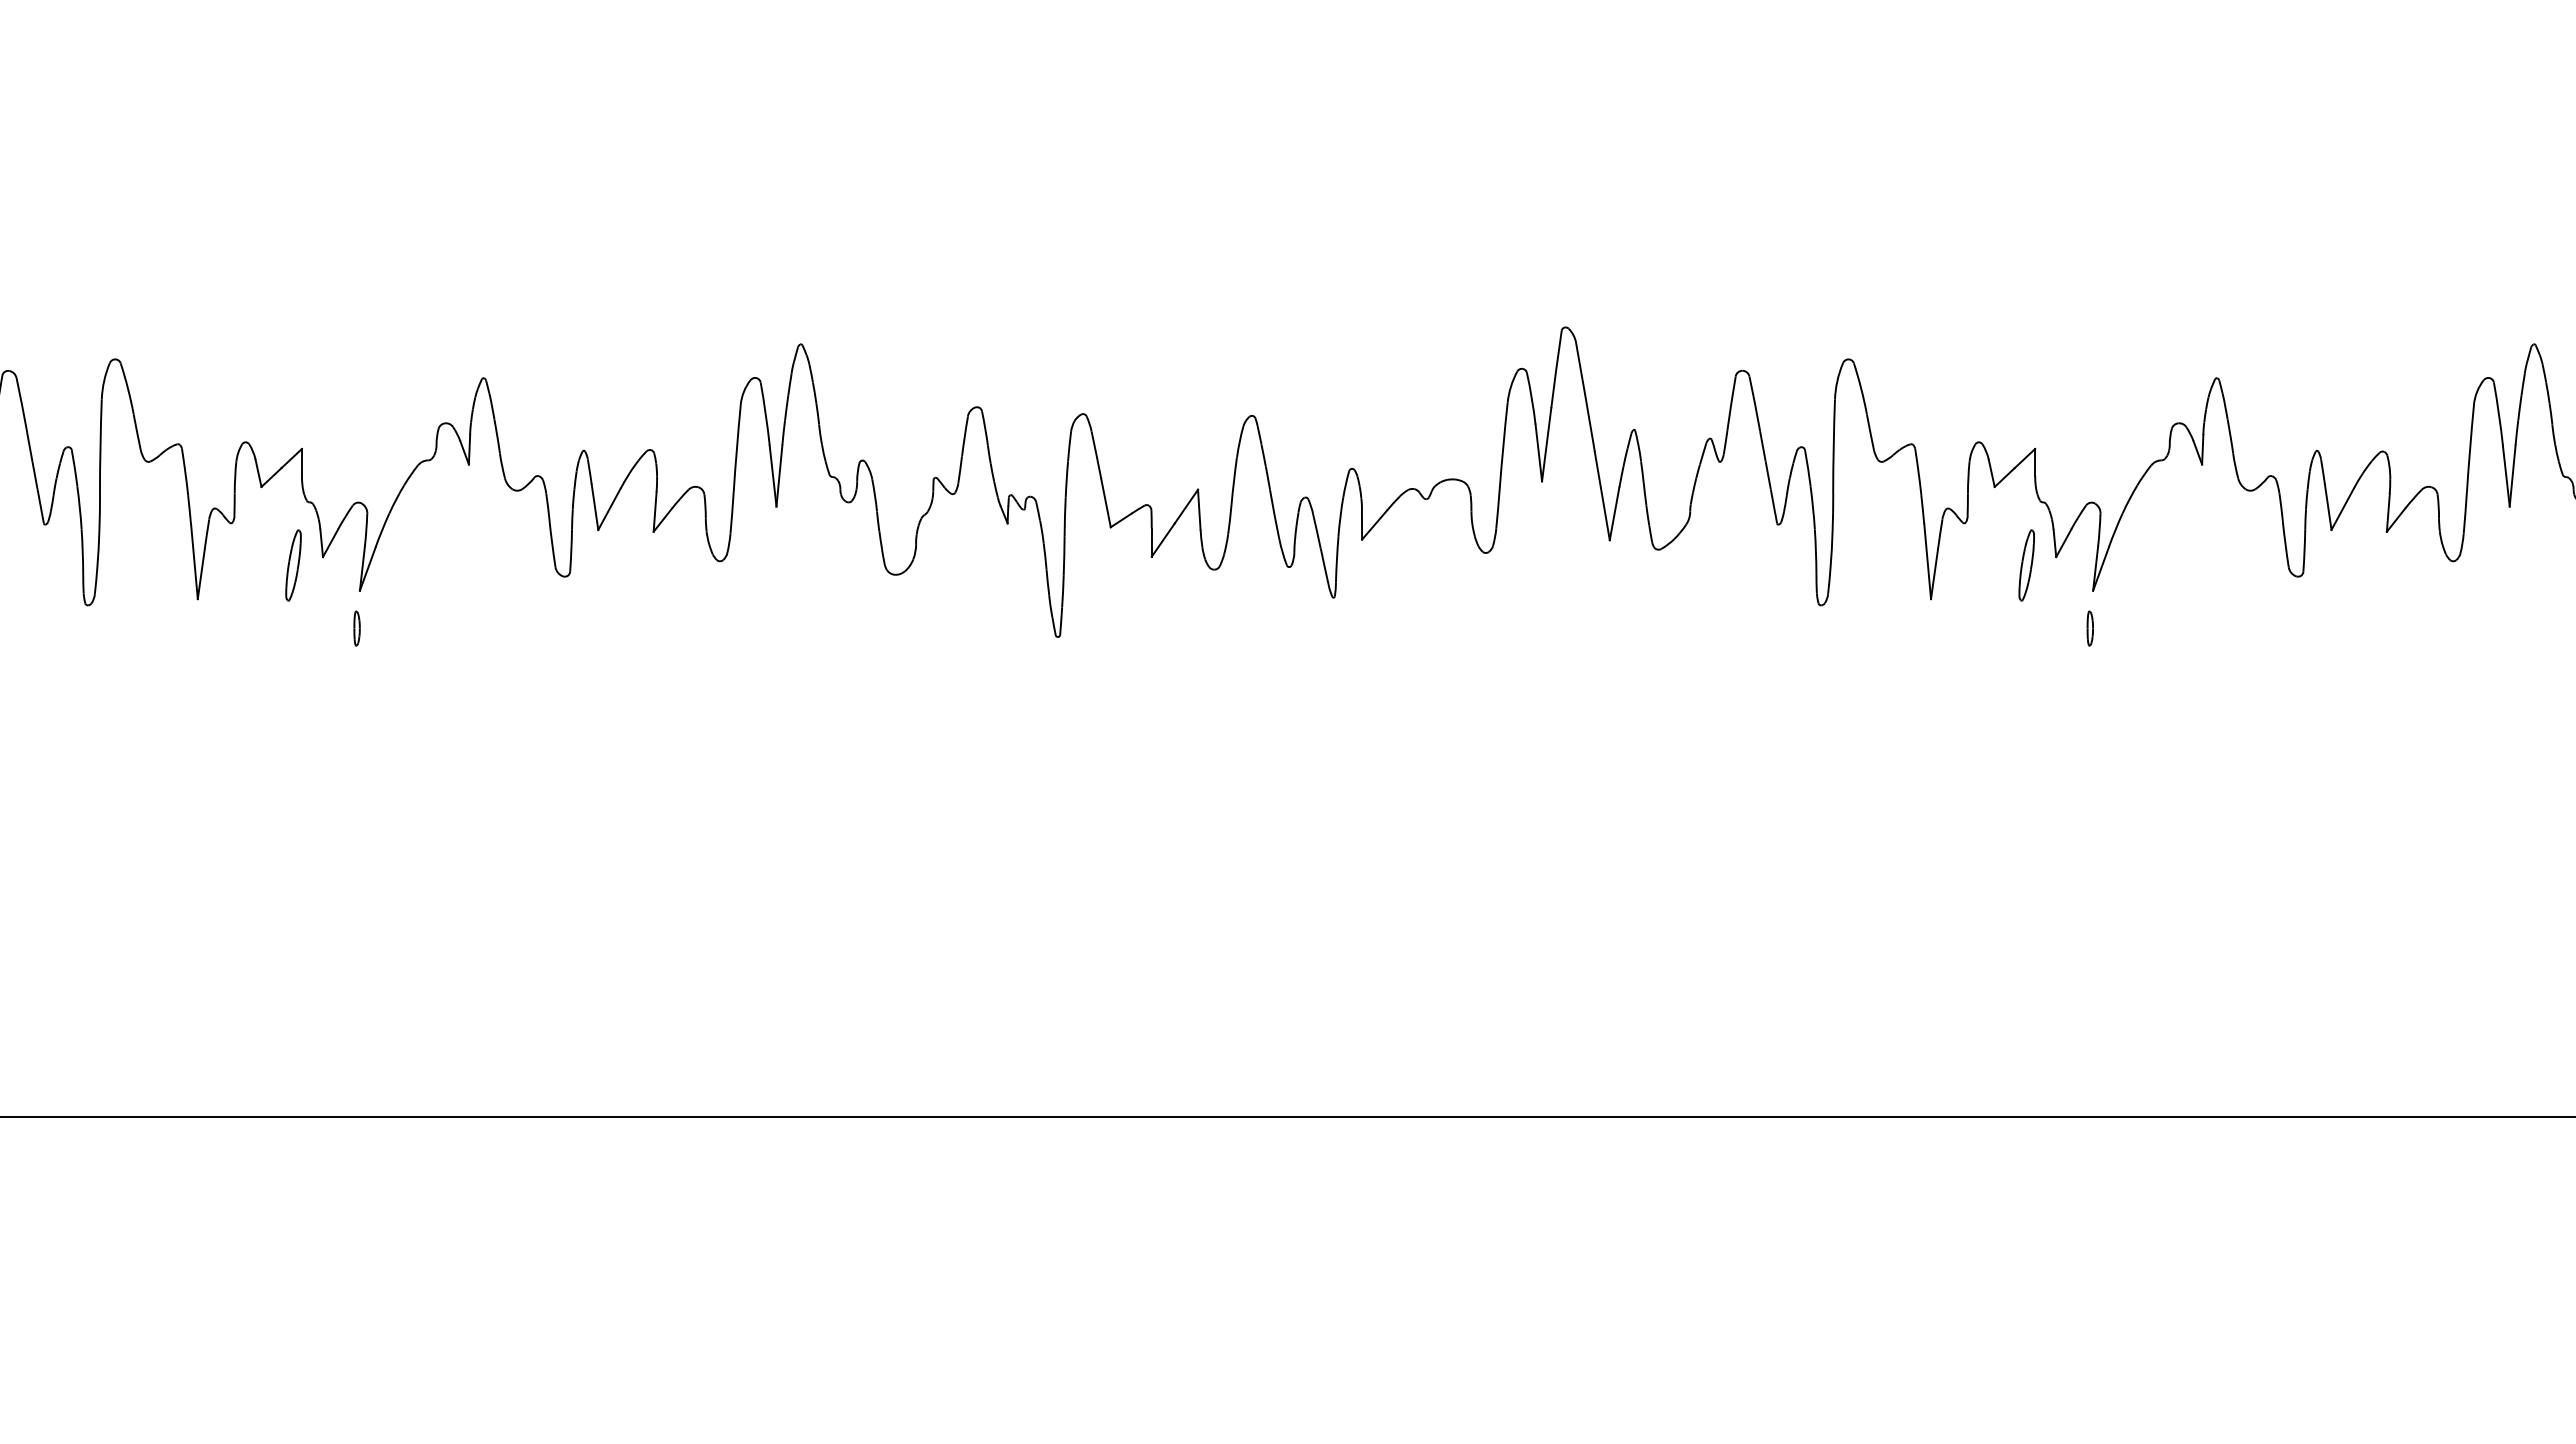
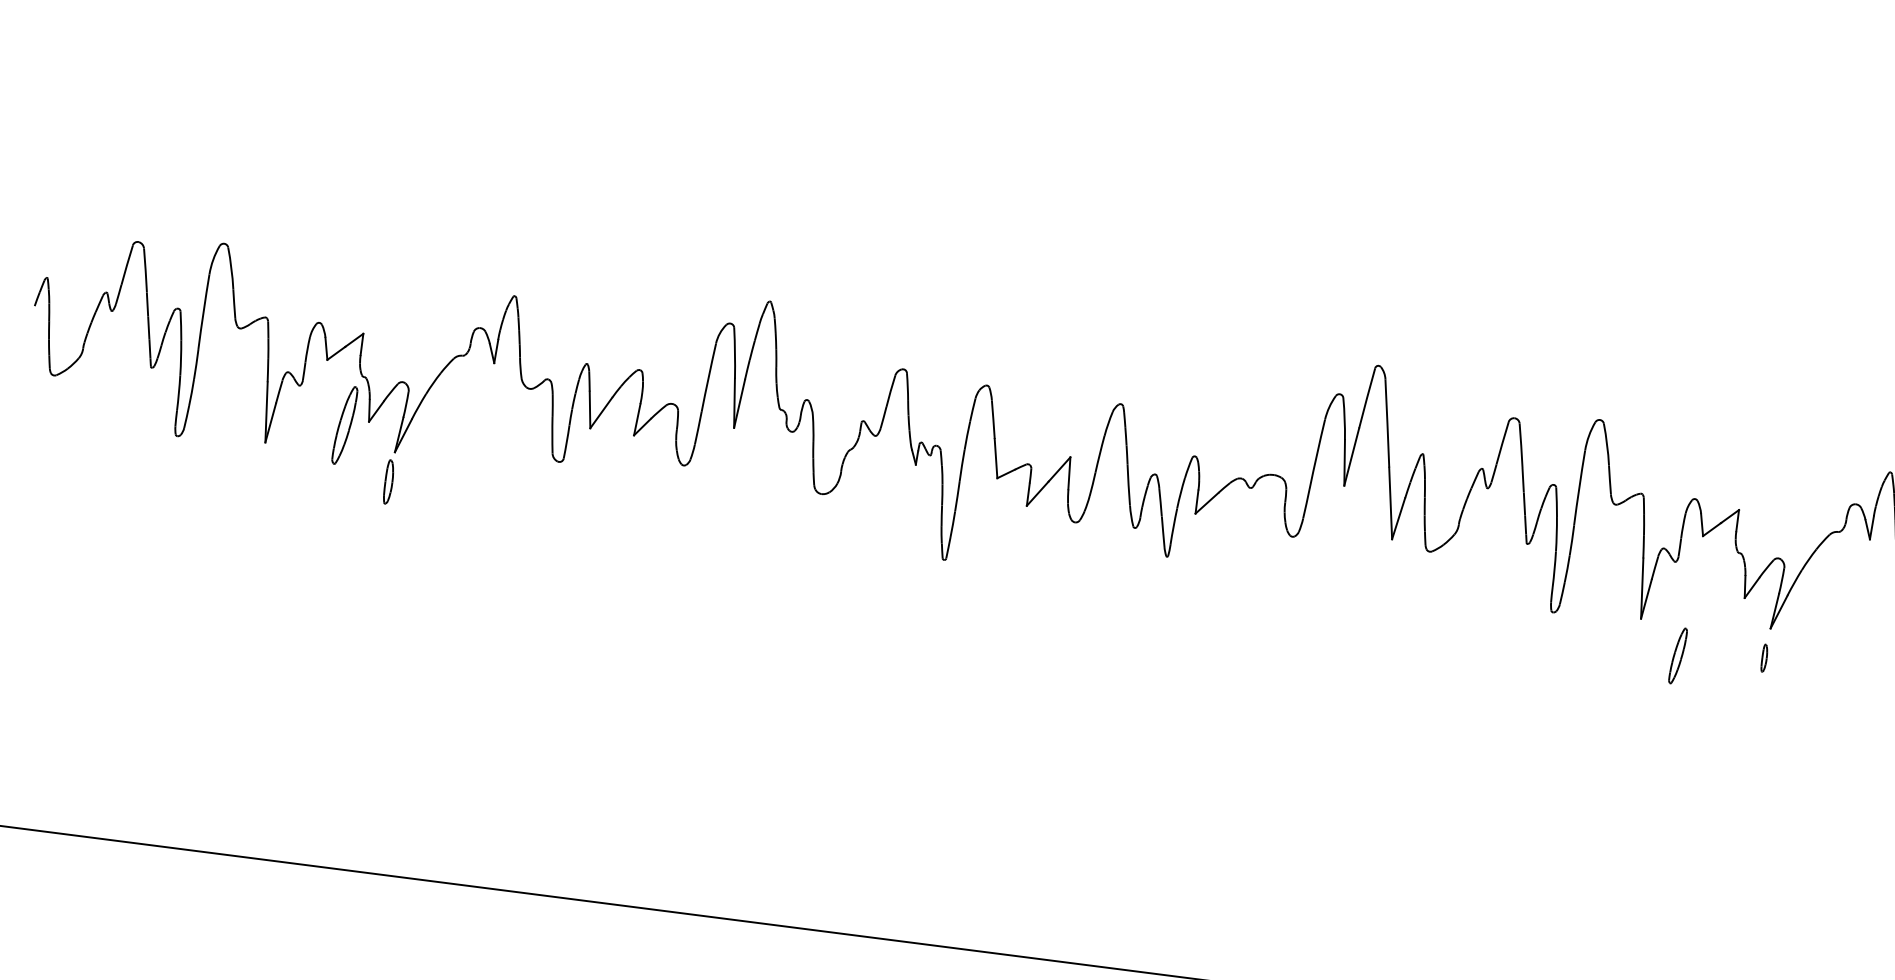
part: (293, 565) -> (344, 425), size x1.4
part: (2026, 565) -> (1677, 655), moved
part: (356, 628) -> (388, 481), size x1.6

